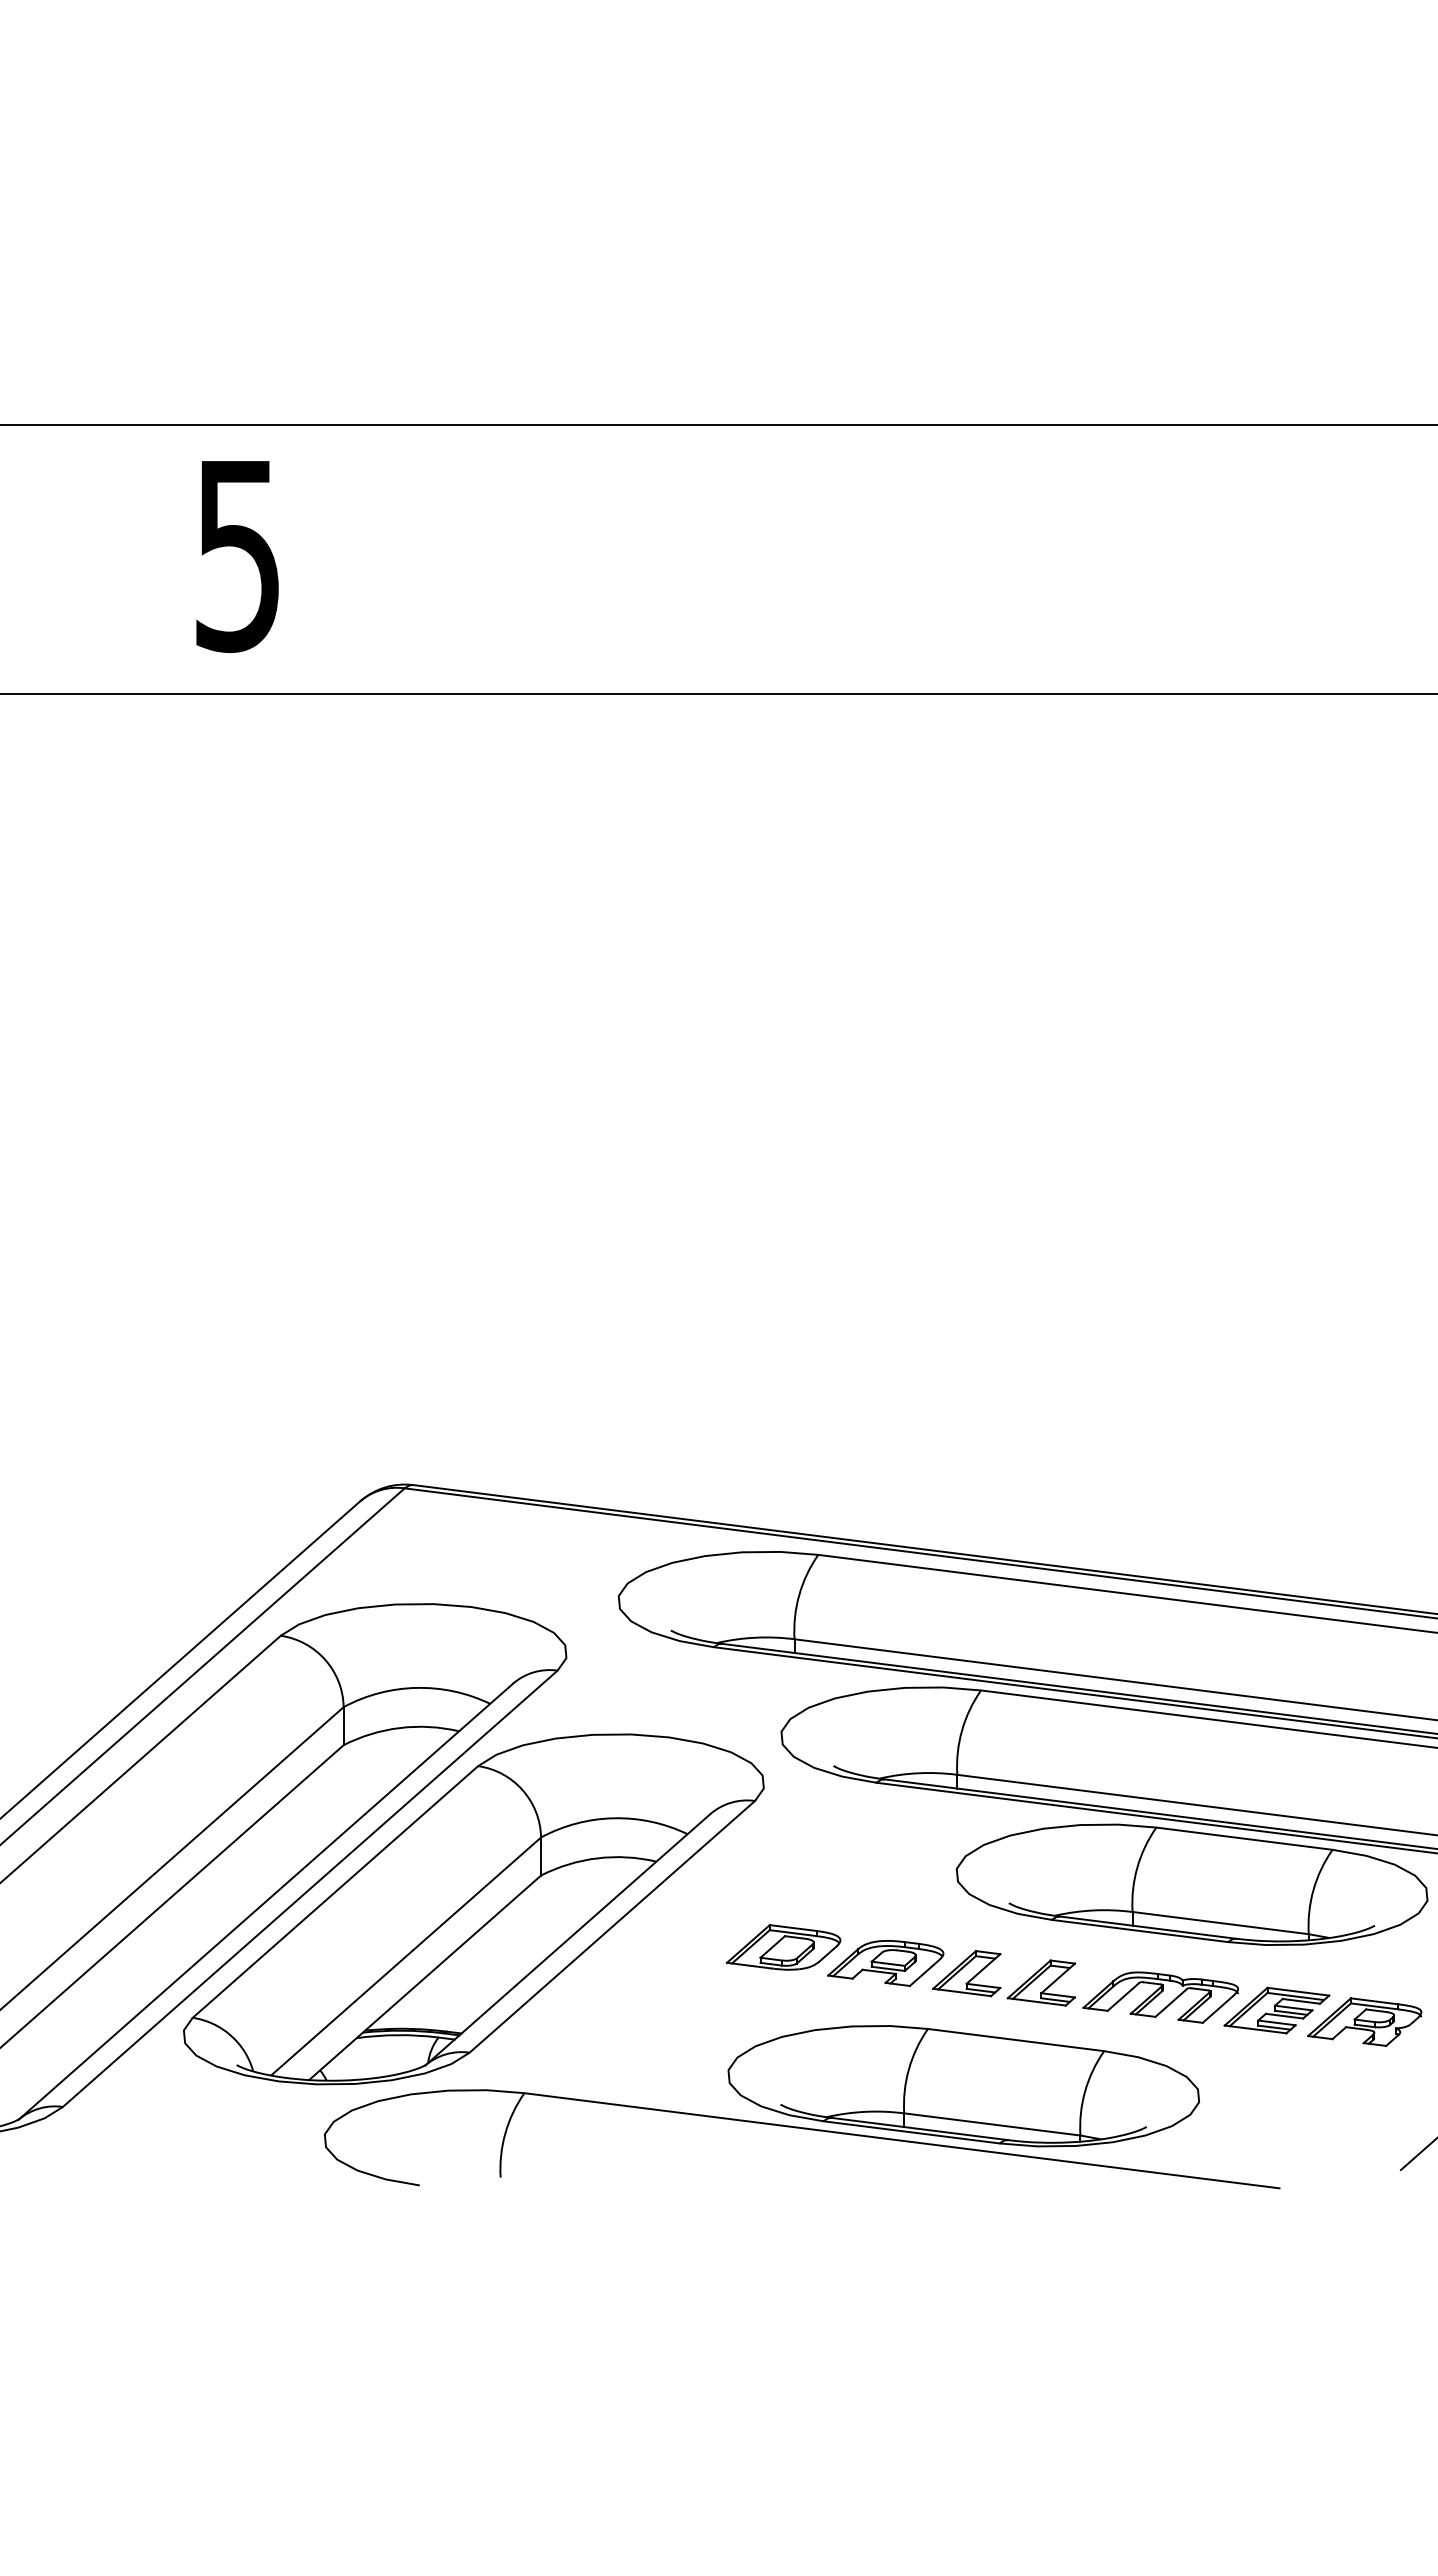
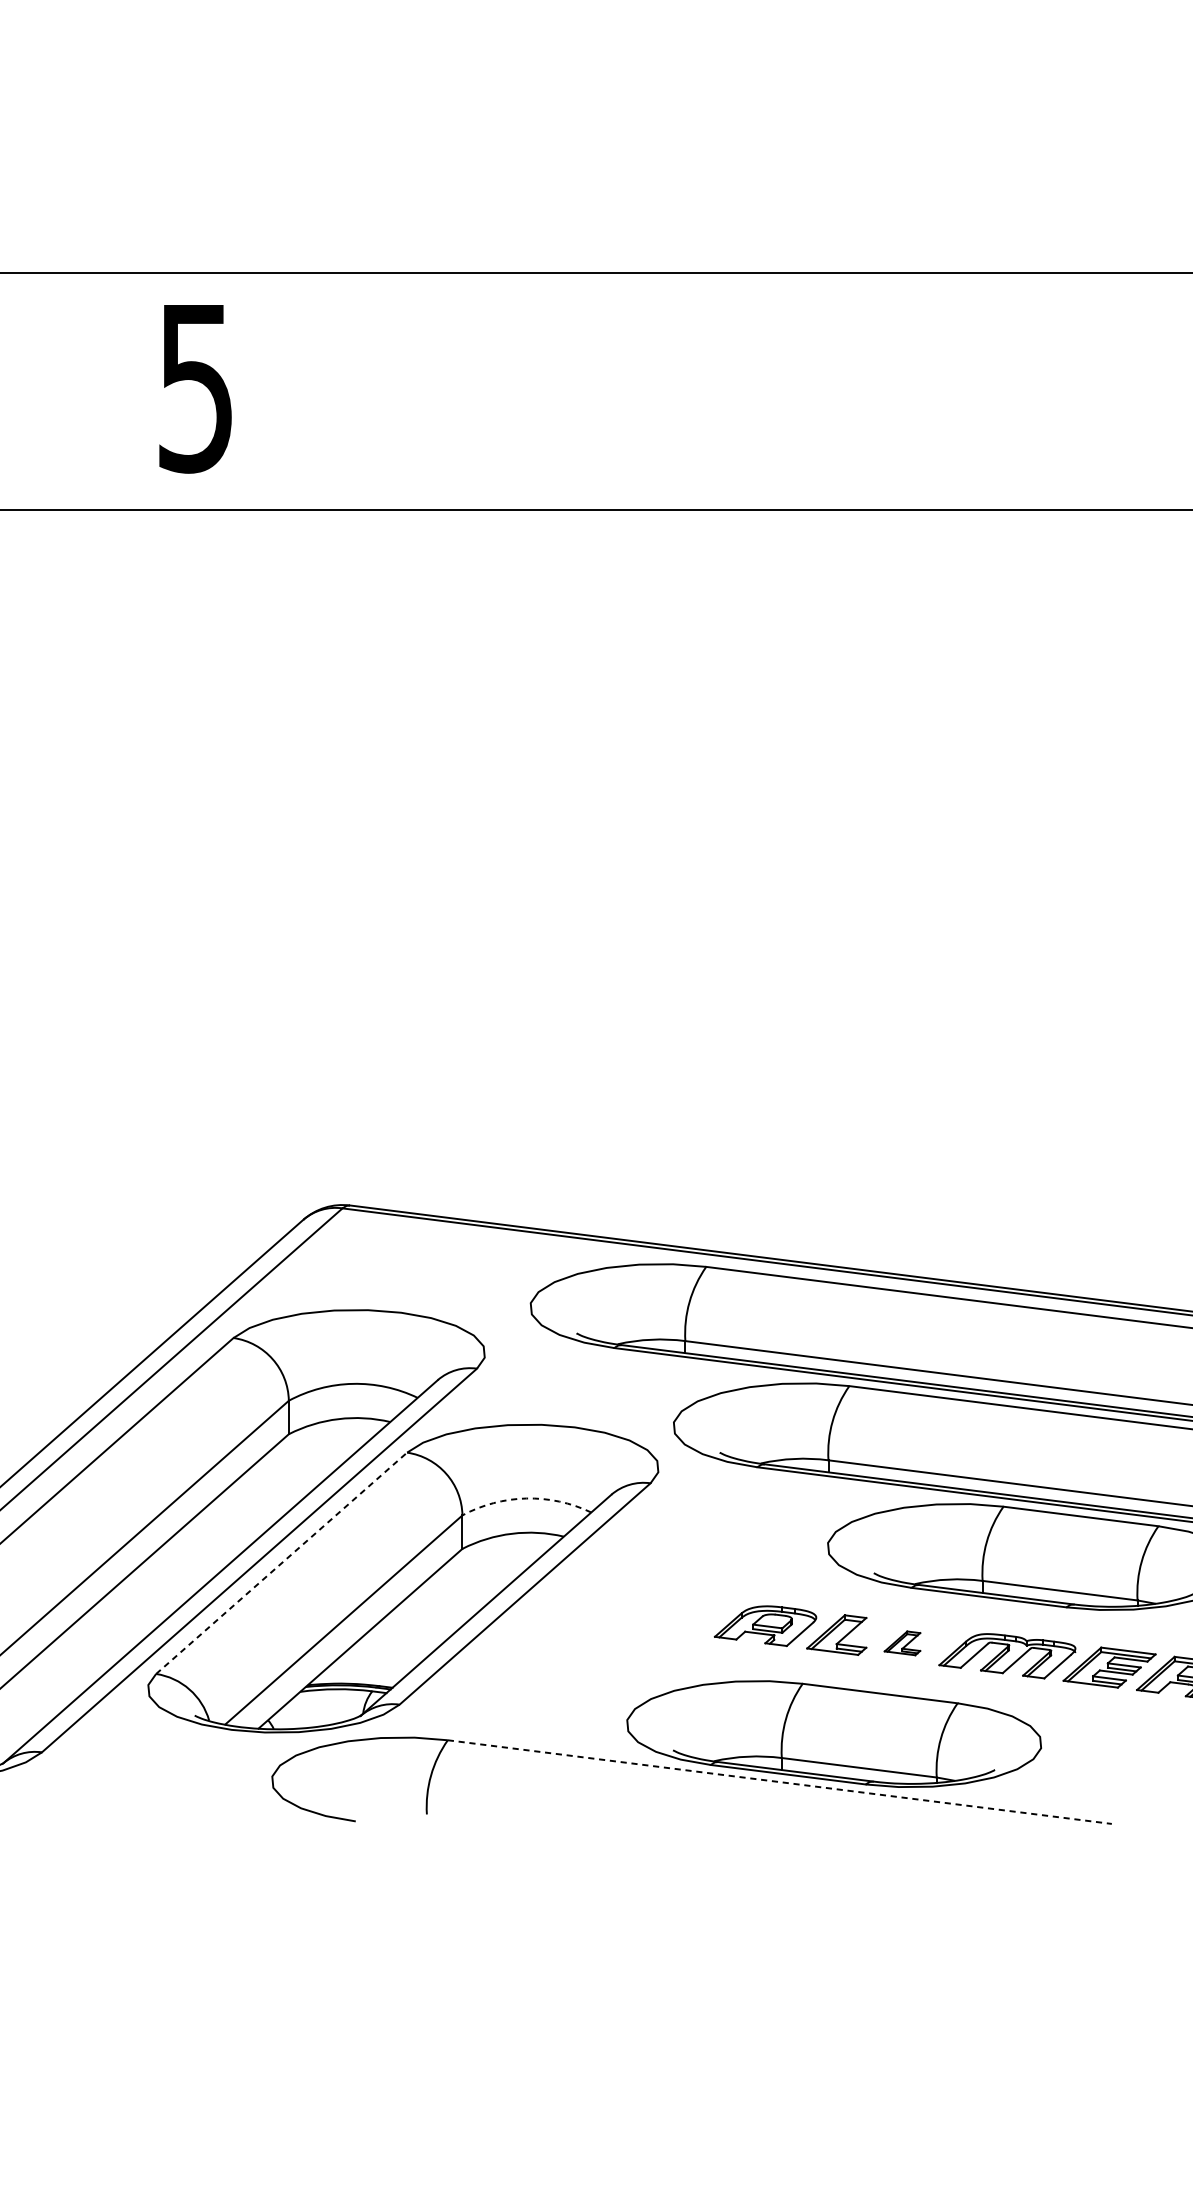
arc: (613, 1818) -> (526, 1498), solid -> dashed
line: (335, 1891) -> (281, 1562), solid -> dashed
part: (783, 1947) -> (675, 1612), removed
part: (1041, 1982) -> (902, 1642), size x0.6
line: (901, 2140) -> (779, 1781), solid -> dashed

